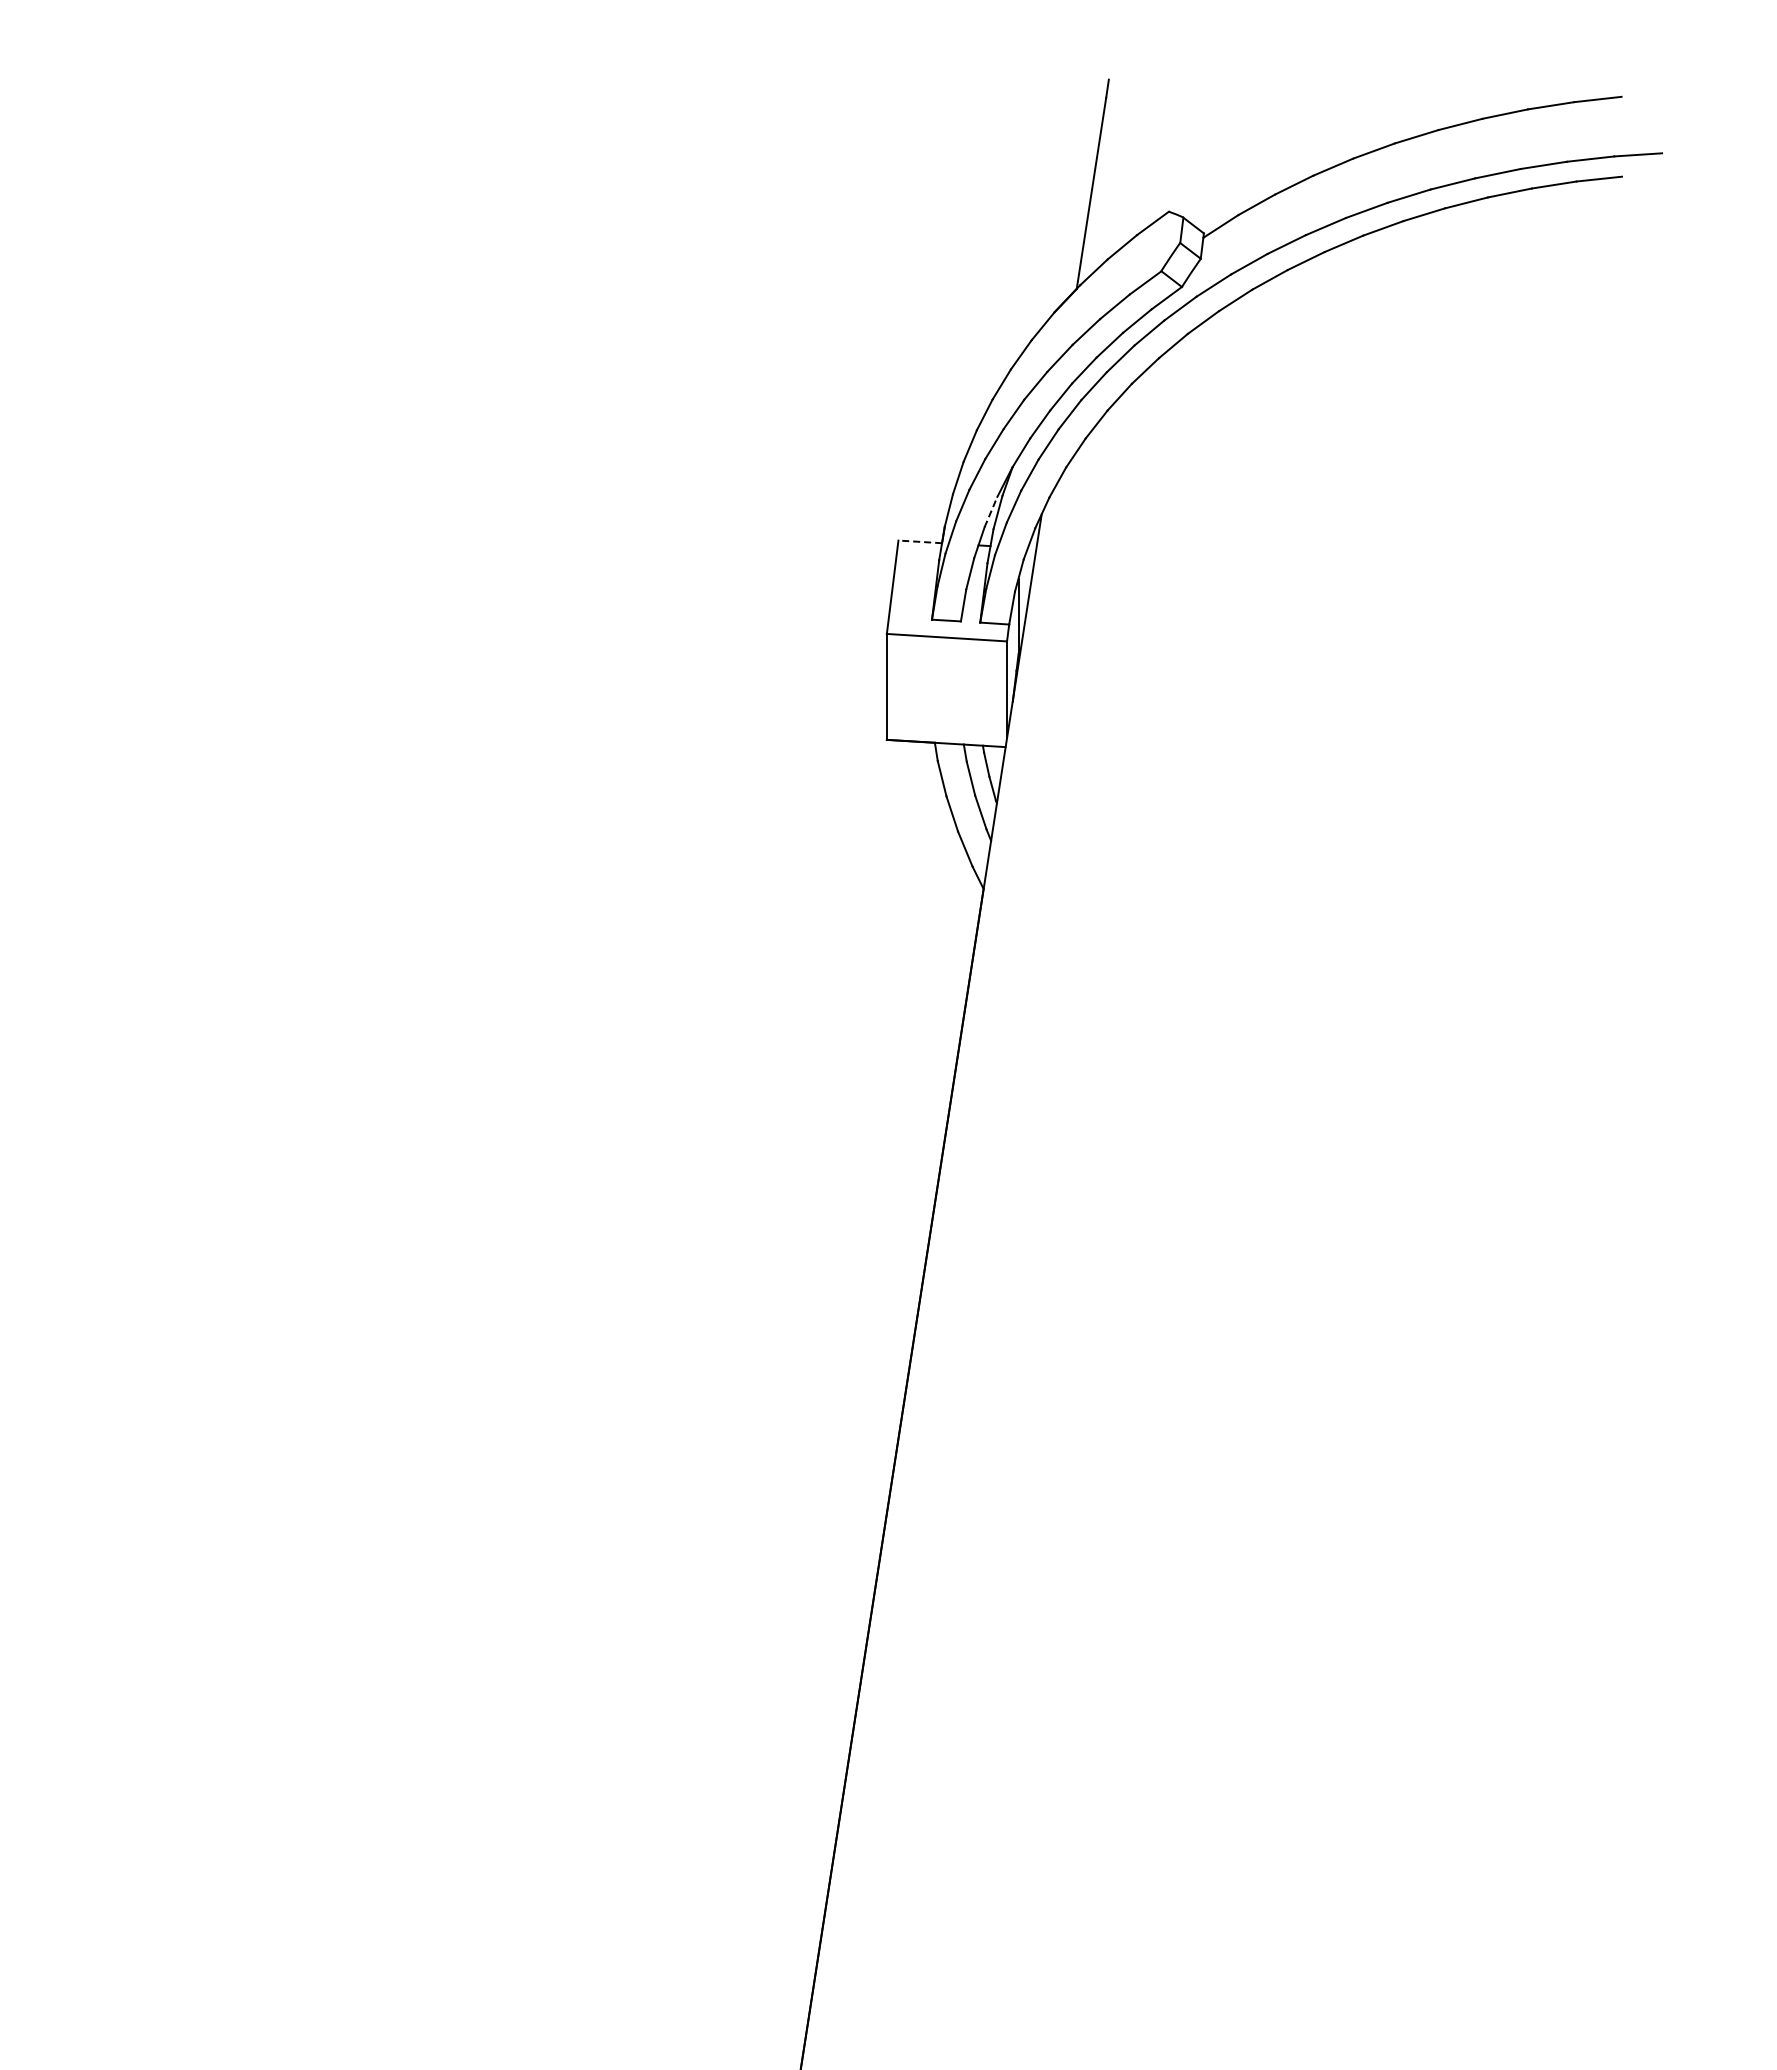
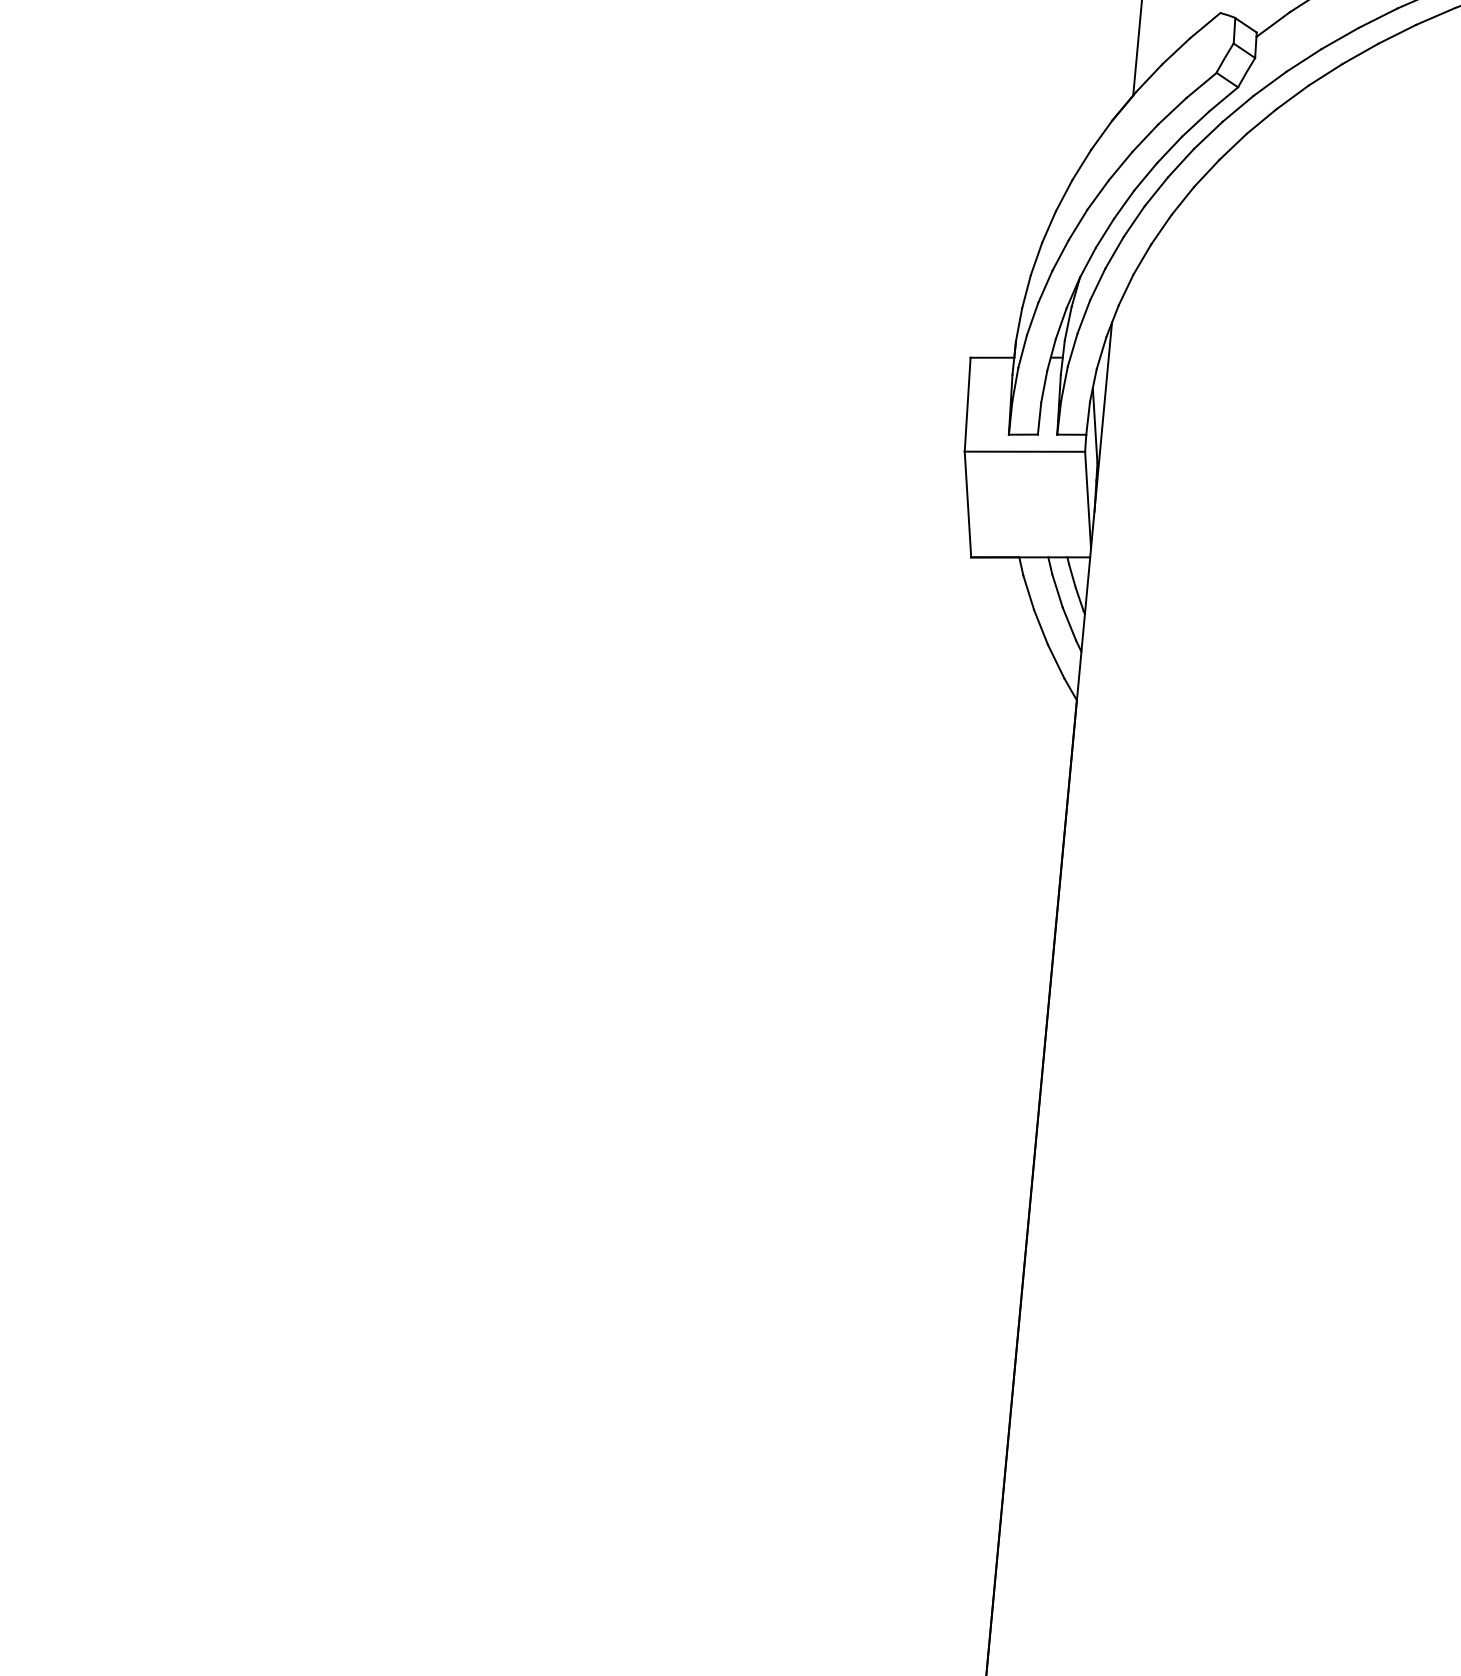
line: (991, 511) -> (1061, 323), dashed -> solid
line: (920, 541) -> (992, 357), dashed -> solid

